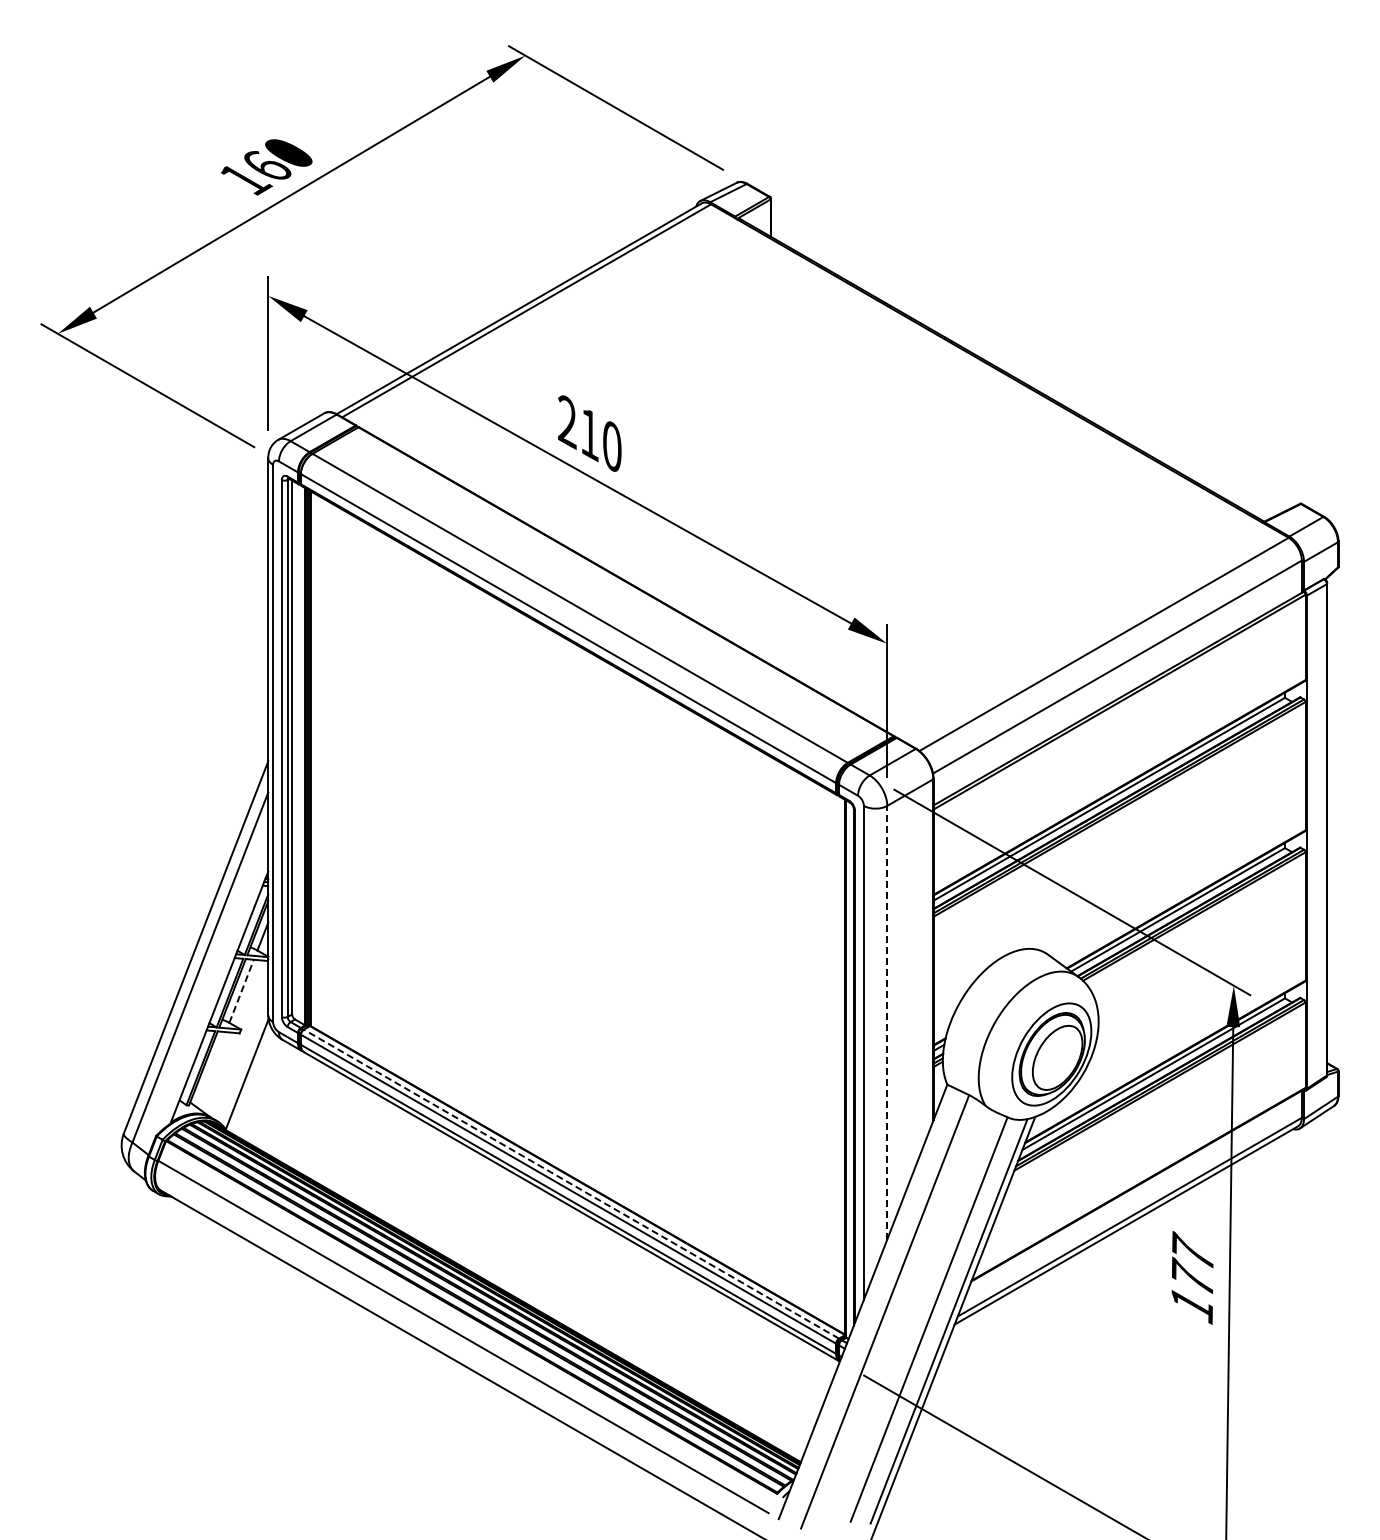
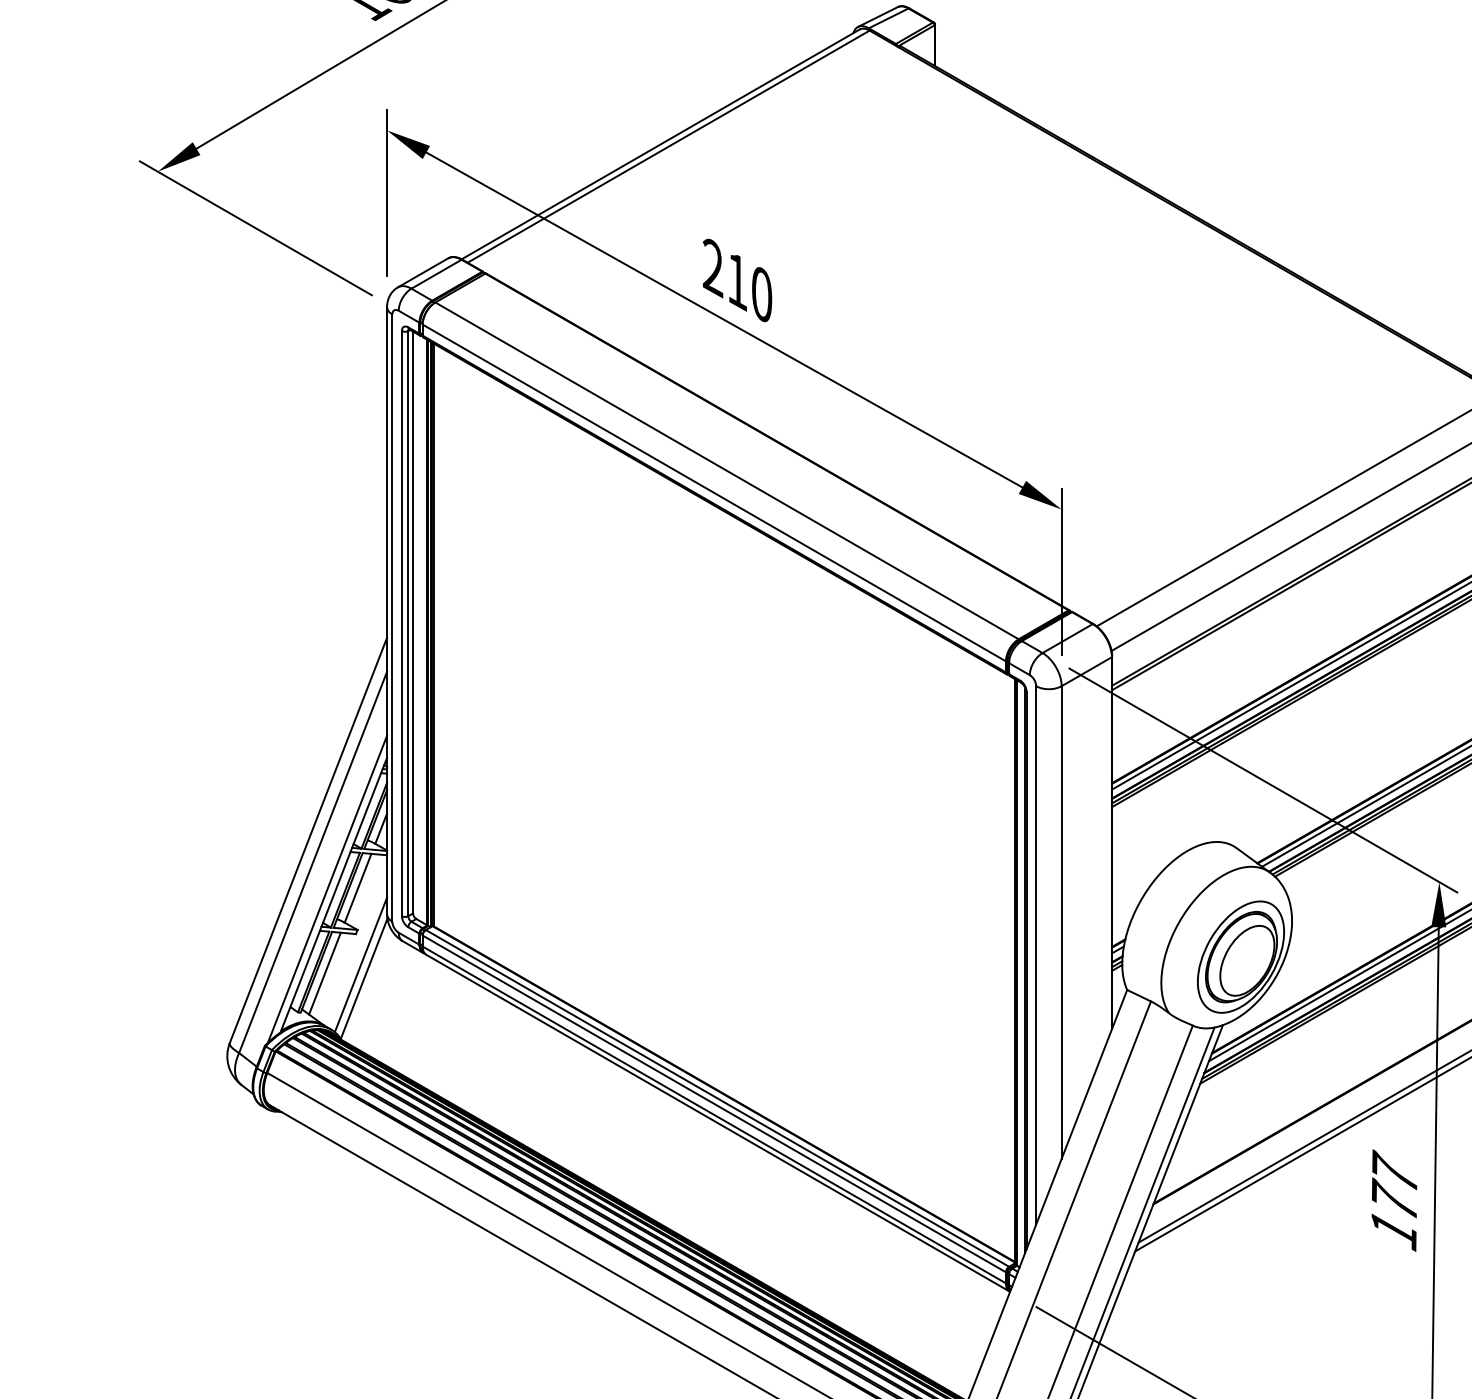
line: (241, 991) -> (357, 888), dashed -> solid
line: (213, 992) -> (327, 889), added
line: (887, 1022) -> (1061, 922), dashed -> solid
line: (244, 1061) -> (361, 964), added
line: (210, 1069) -> (324, 973), added
line: (570, 1183) -> (716, 1097), dashed -> solid

